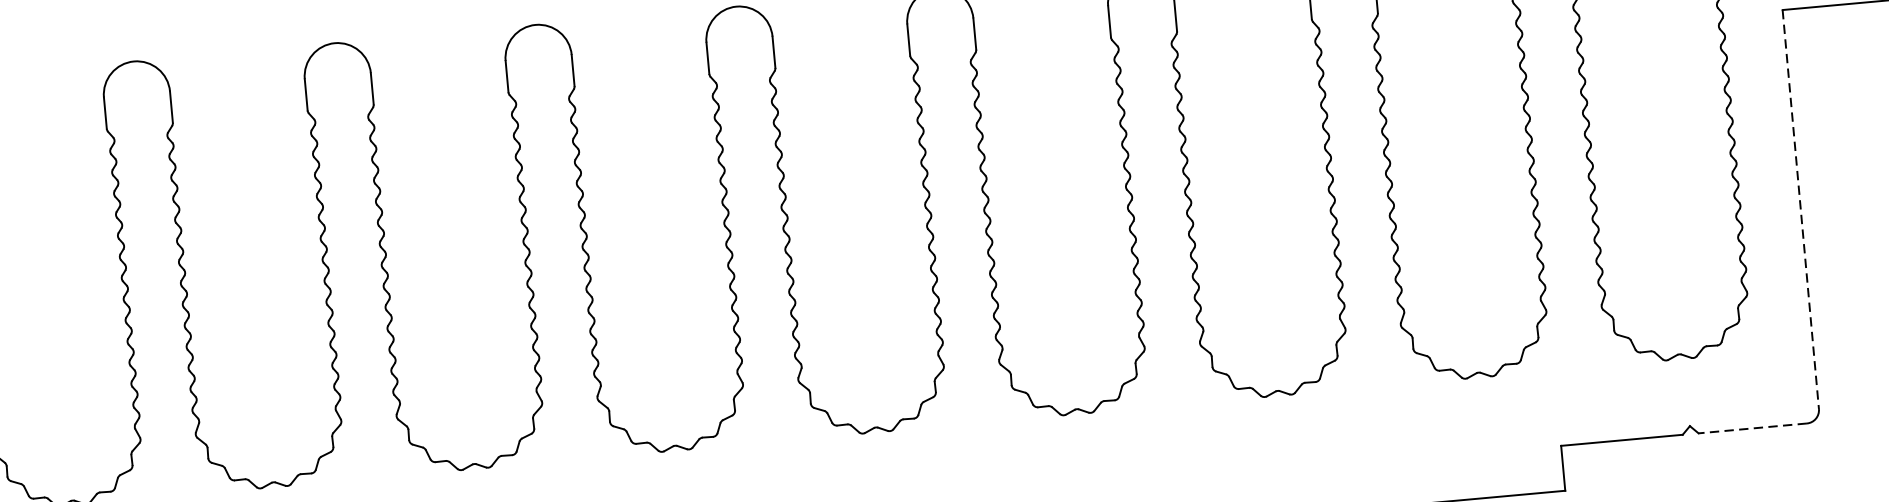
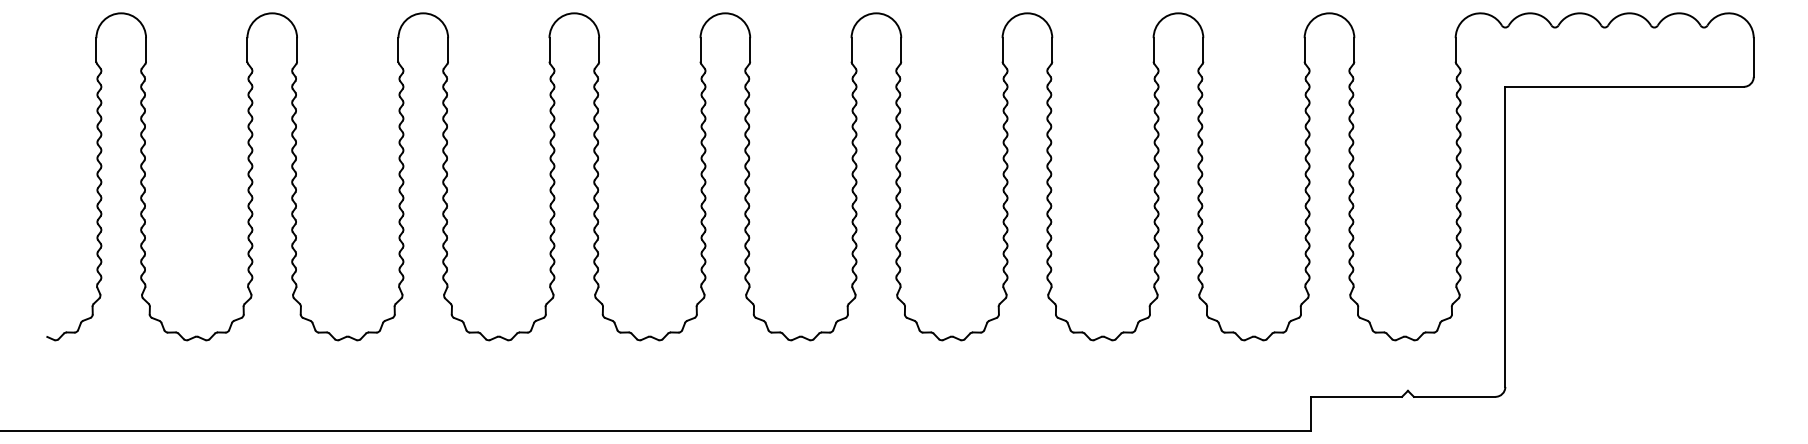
line: (1801, 210) -> (1505, 237), dashed -> solid
line: (1752, 427) -> (1454, 396), dashed -> solid

